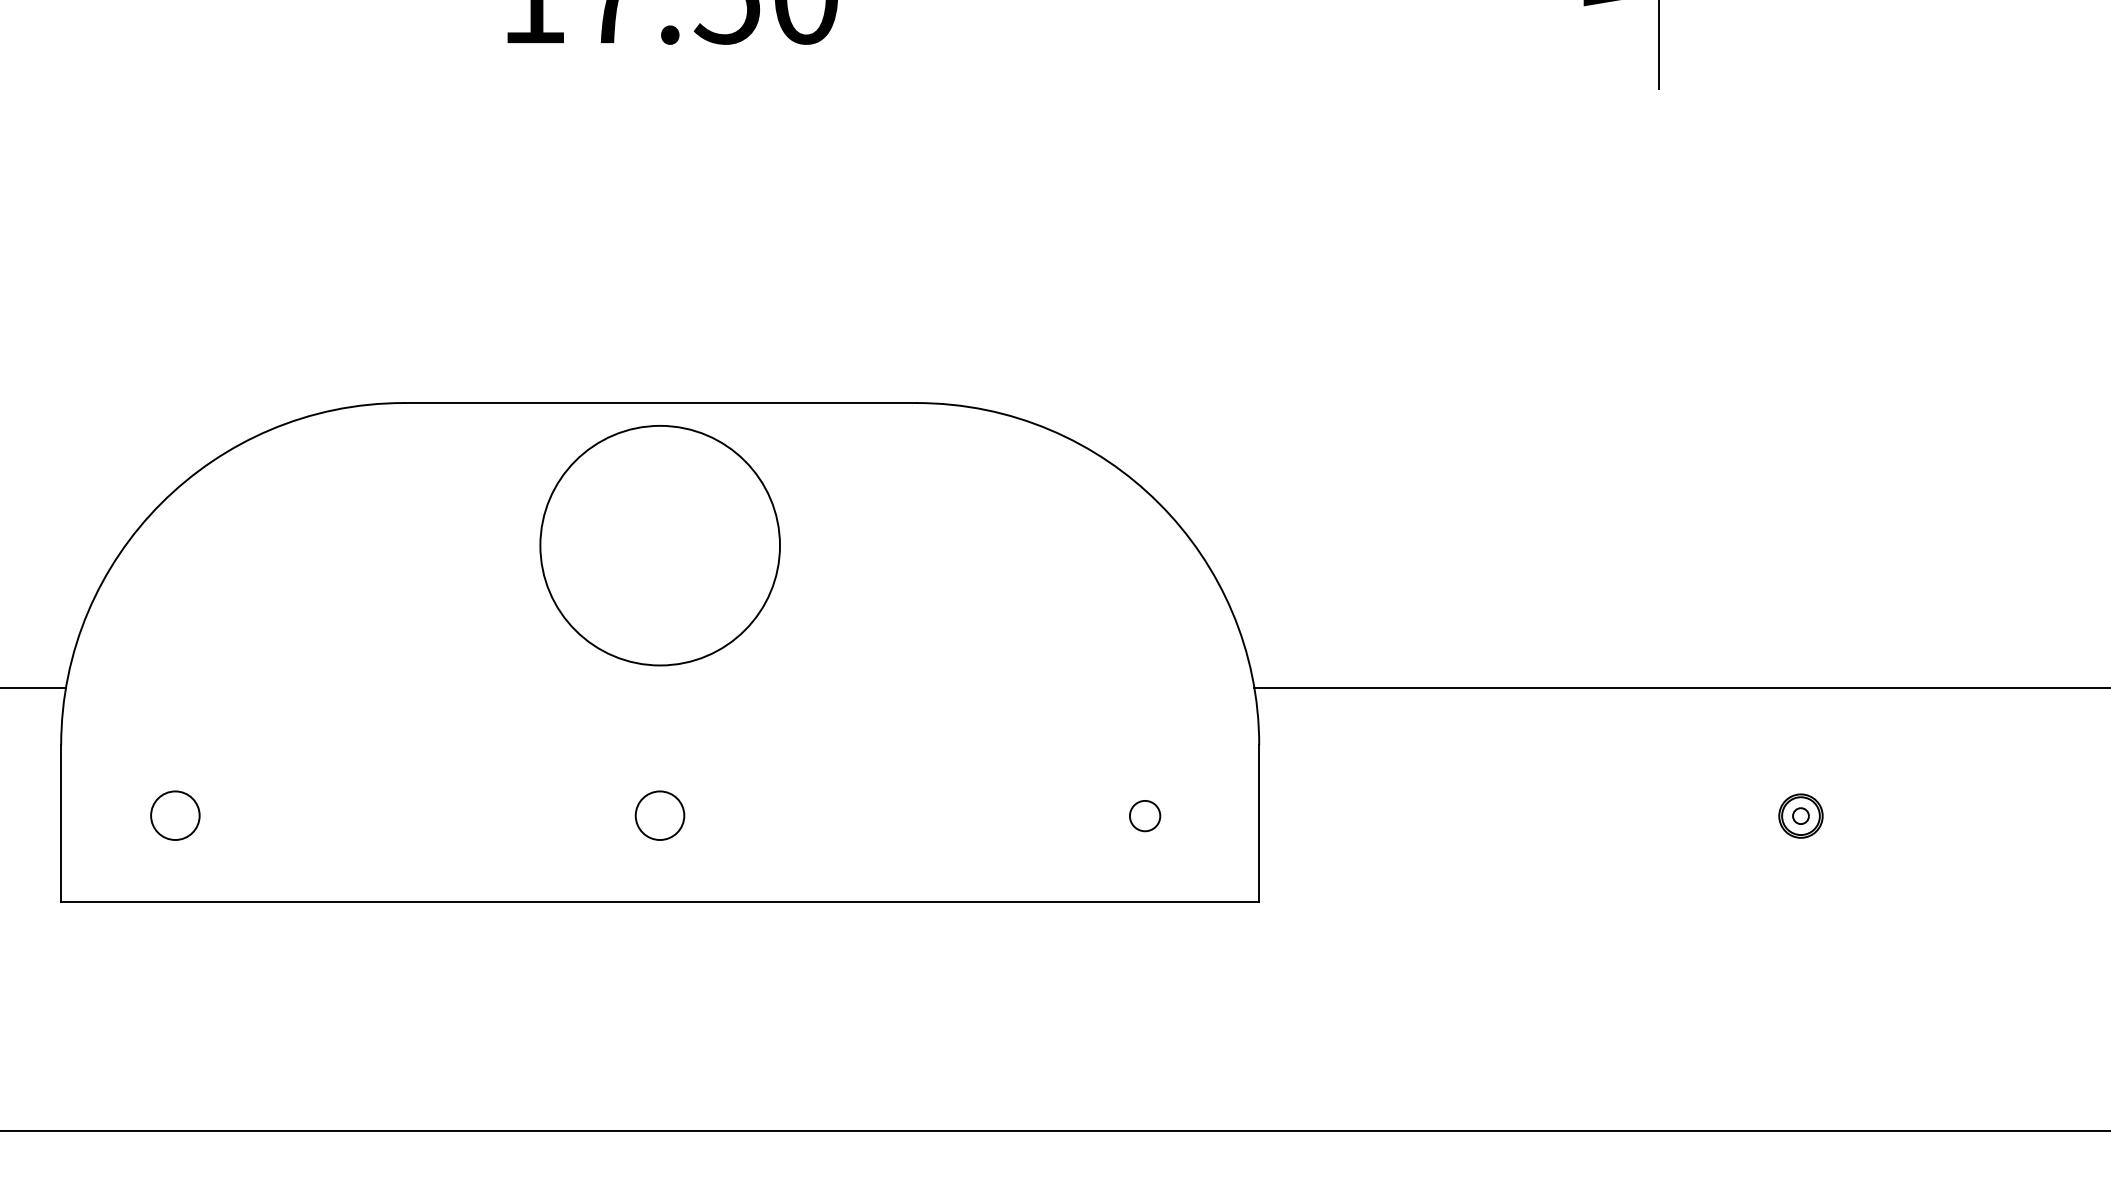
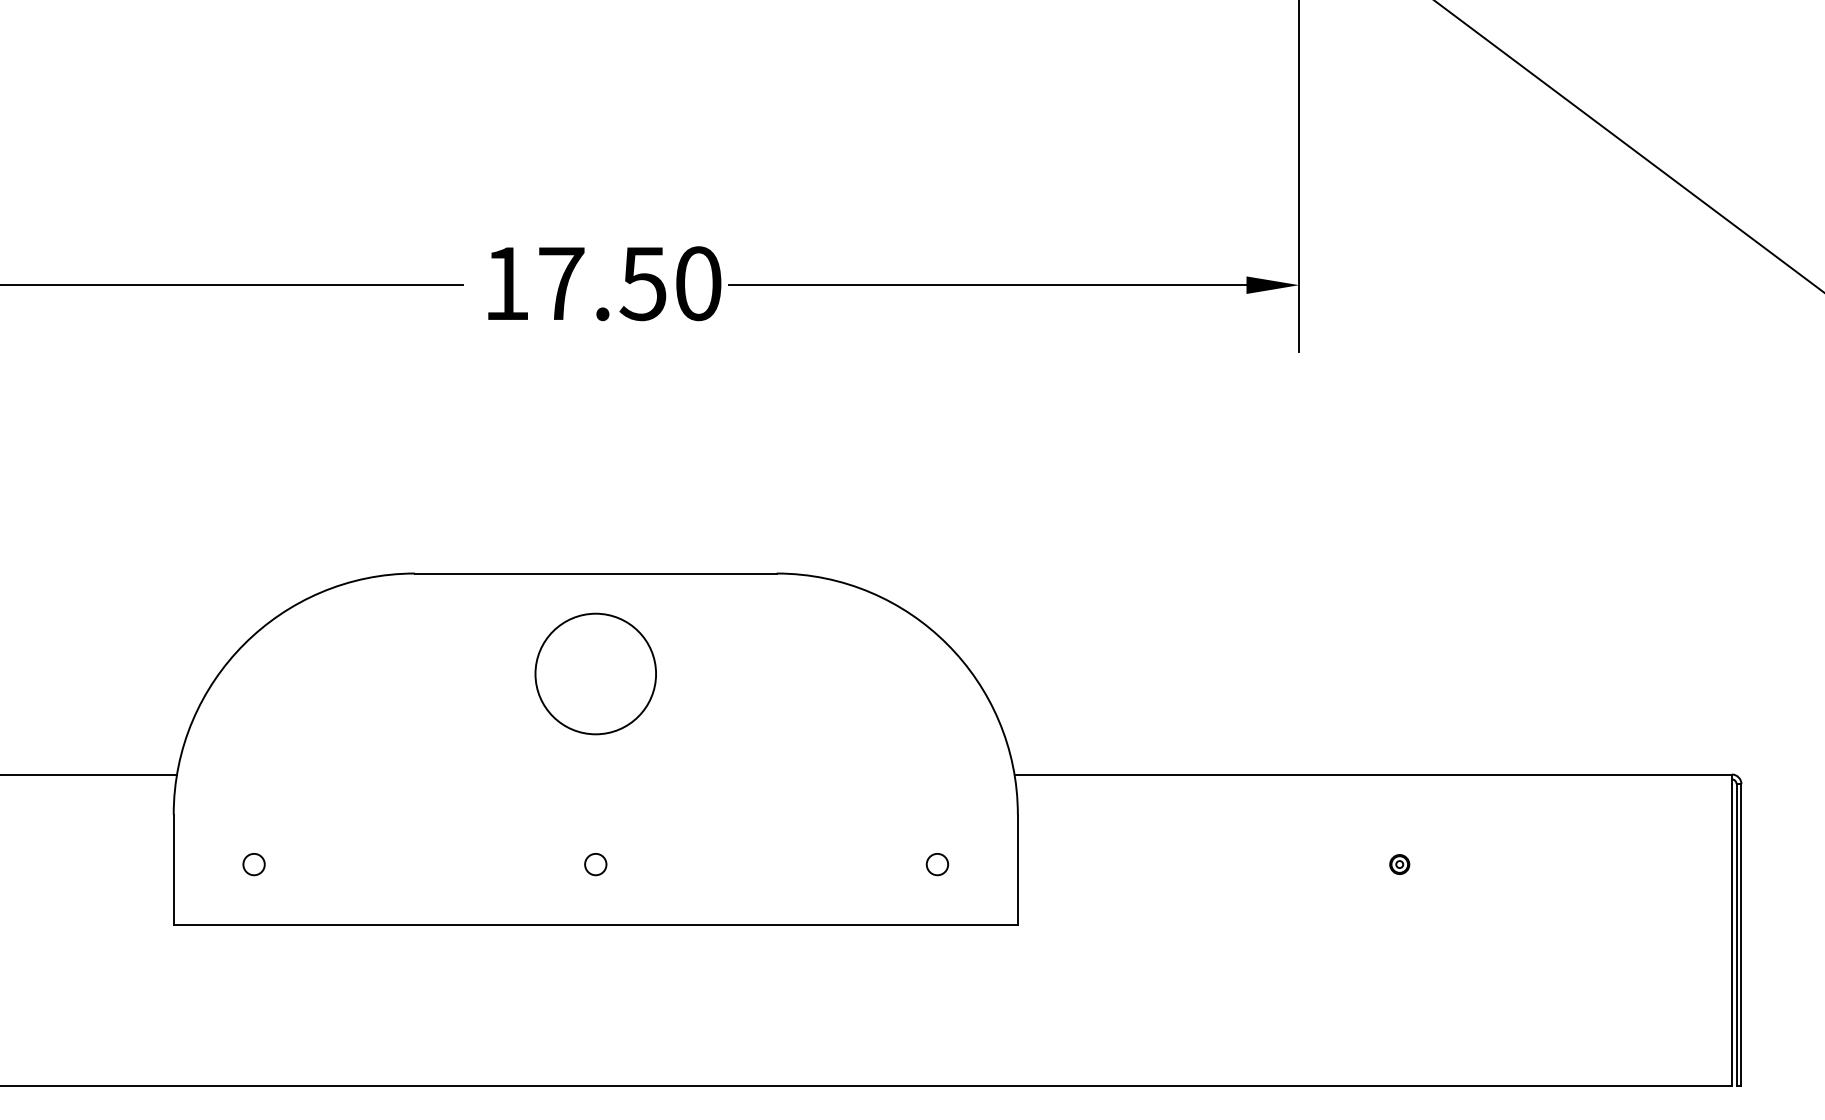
circle: (659, 544) -> (595, 673), size x0.71
circle: (174, 815) -> (253, 864), size x0.62
circle: (659, 815) -> (595, 864), size x0.62
part: (1800, 815) -> (1399, 864), size x0.62

